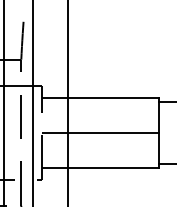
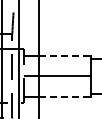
line: (113, 98) -> (65, 56), solid -> dashed
line: (113, 167) -> (65, 96), solid -> dashed

